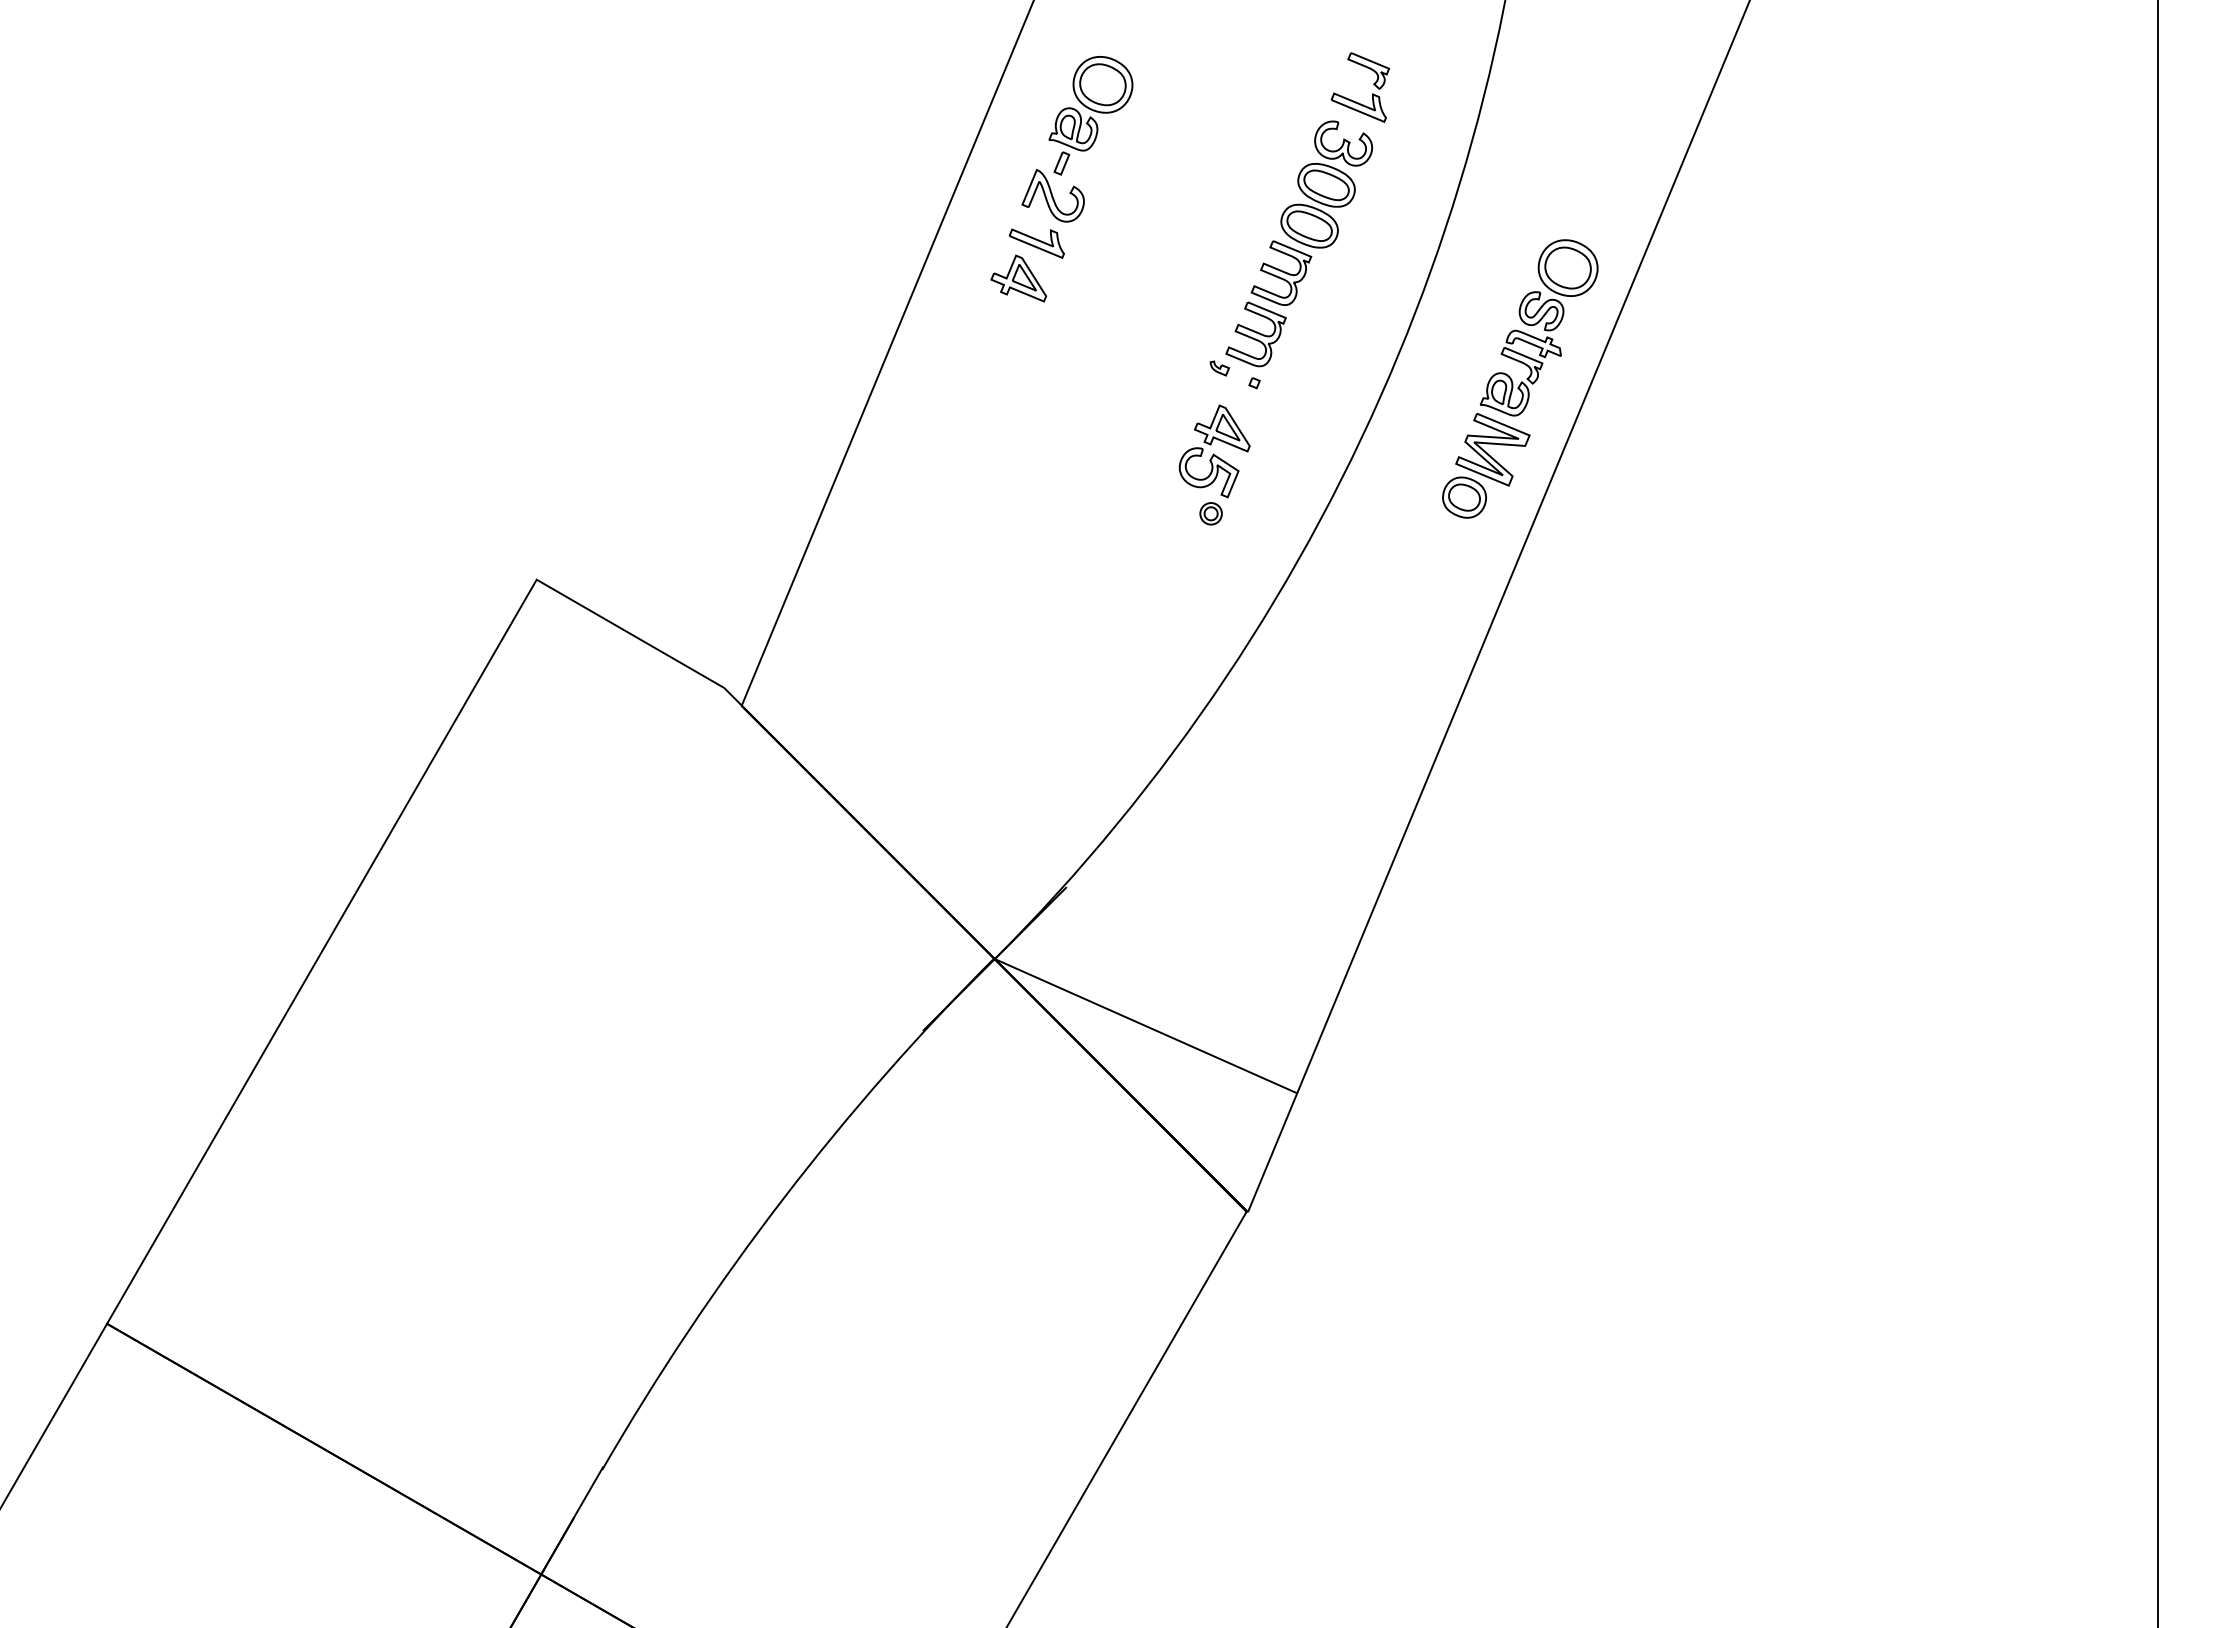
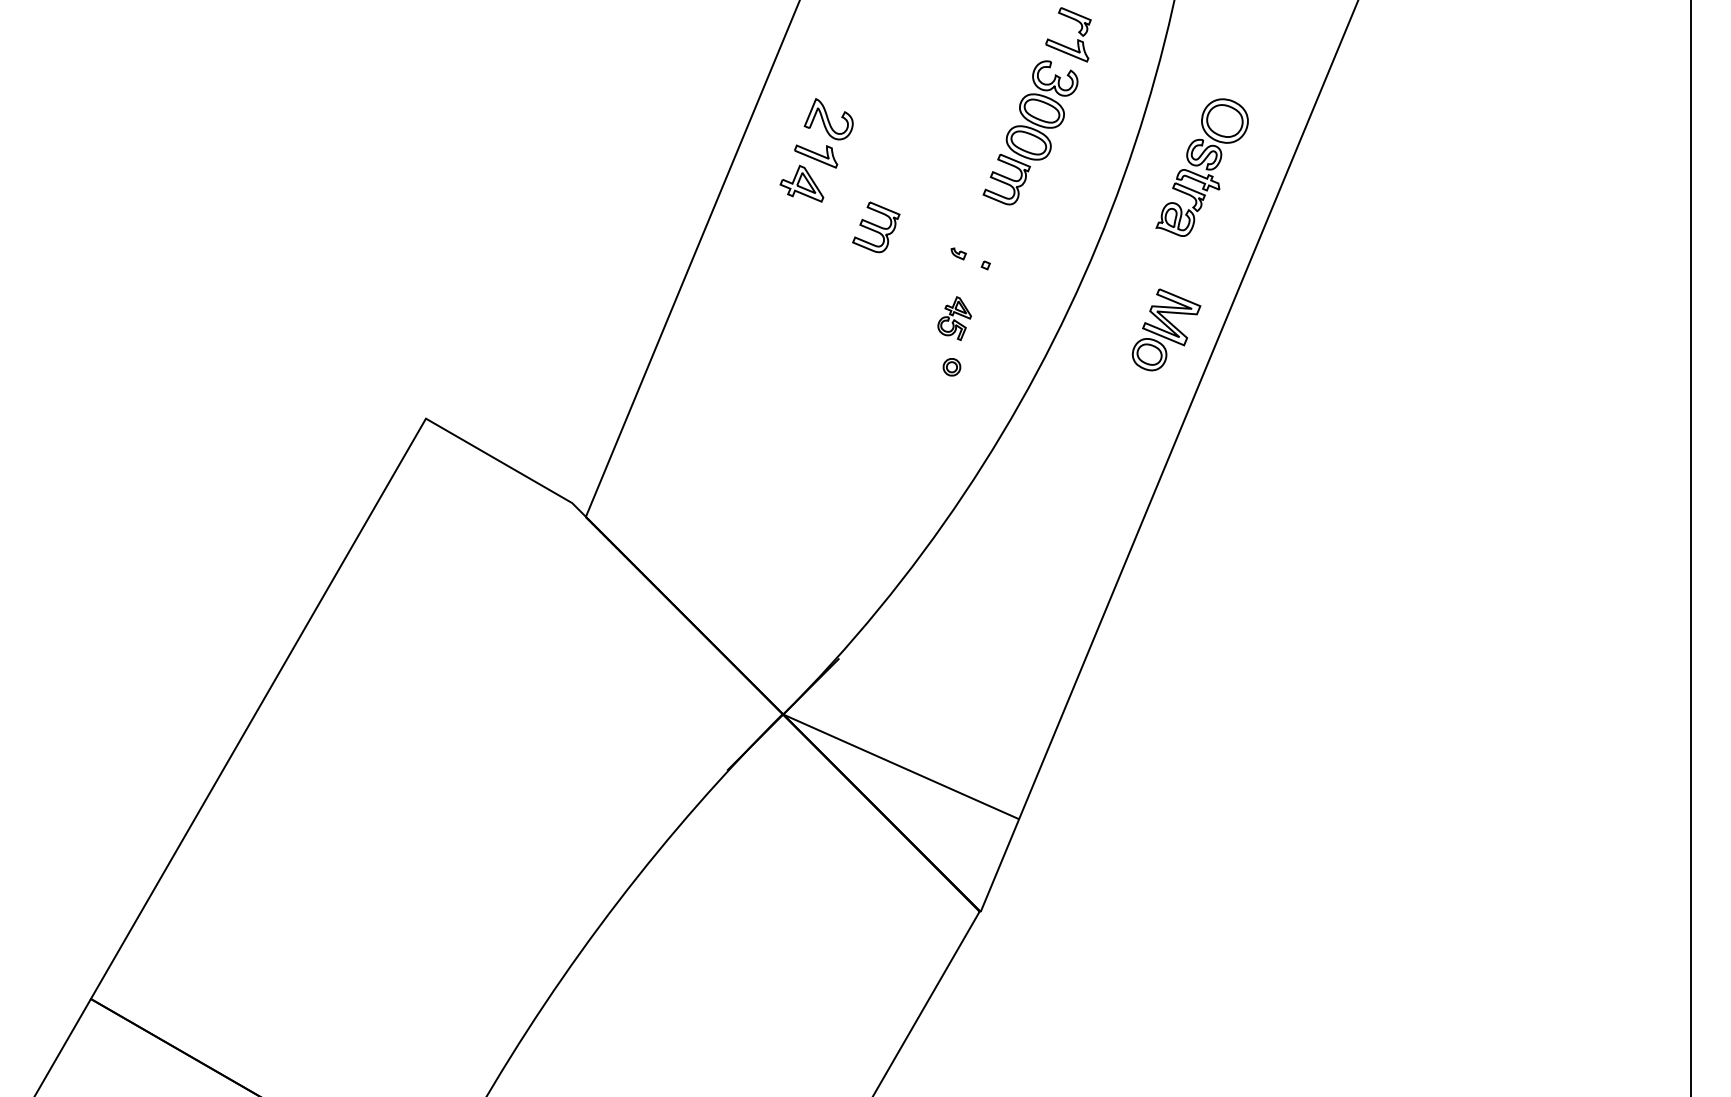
part: (1090, 115) -> (857, 56), removed
part: (1538, 327) -> (1201, 167), moved
part: (1255, 334) -> (875, 227), moved
part: (1214, 451) -> (954, 318), size x0.6

